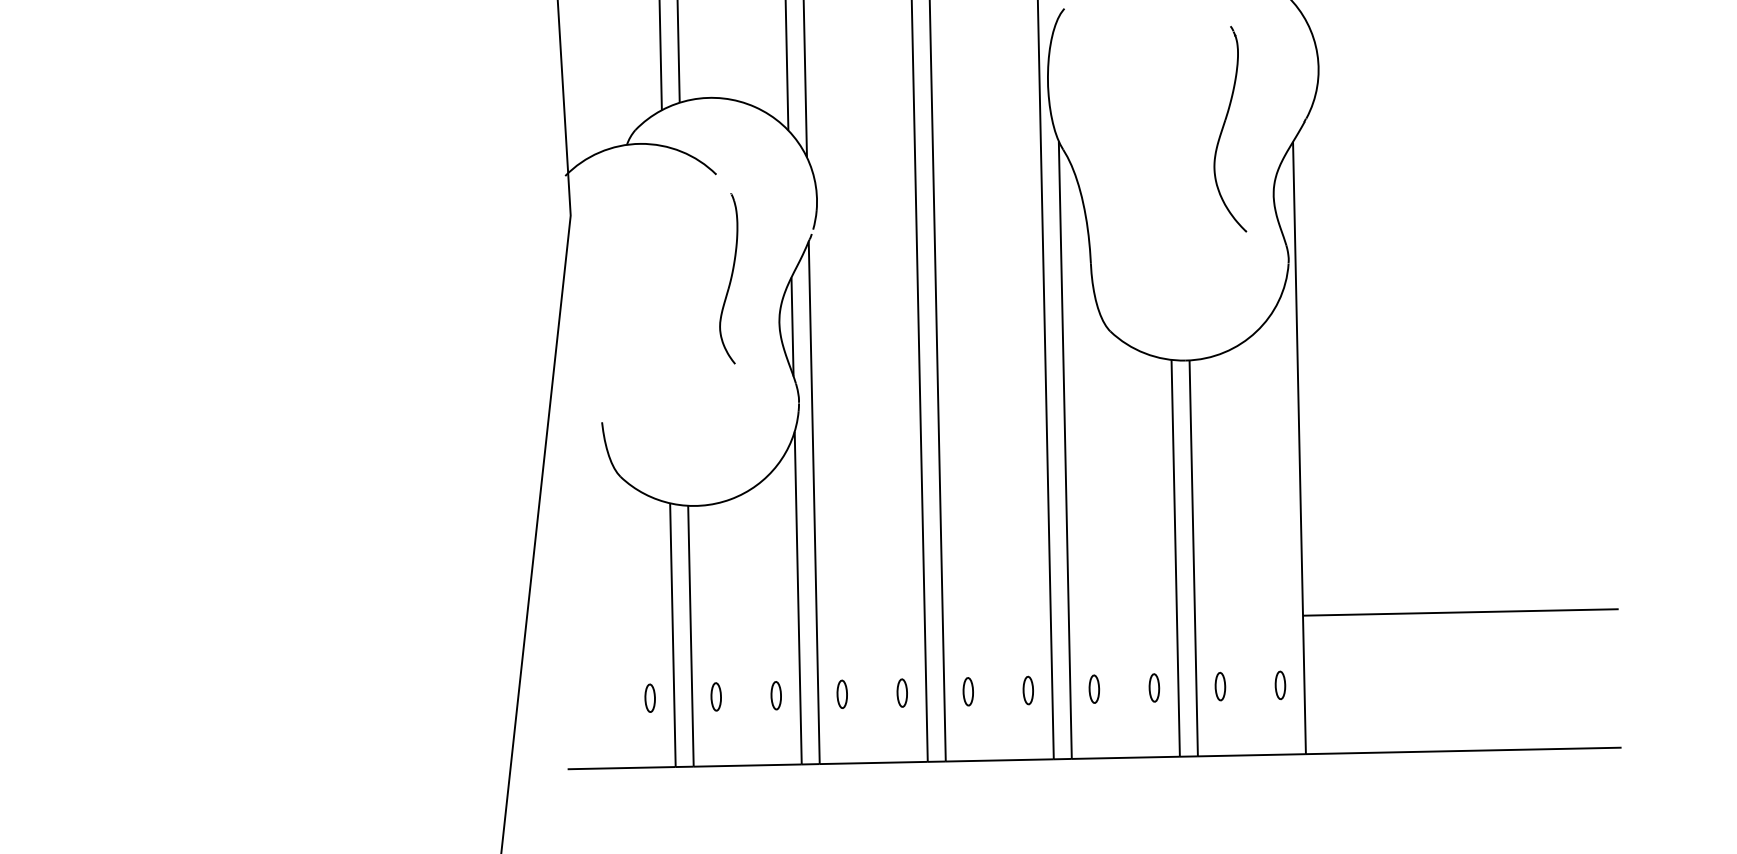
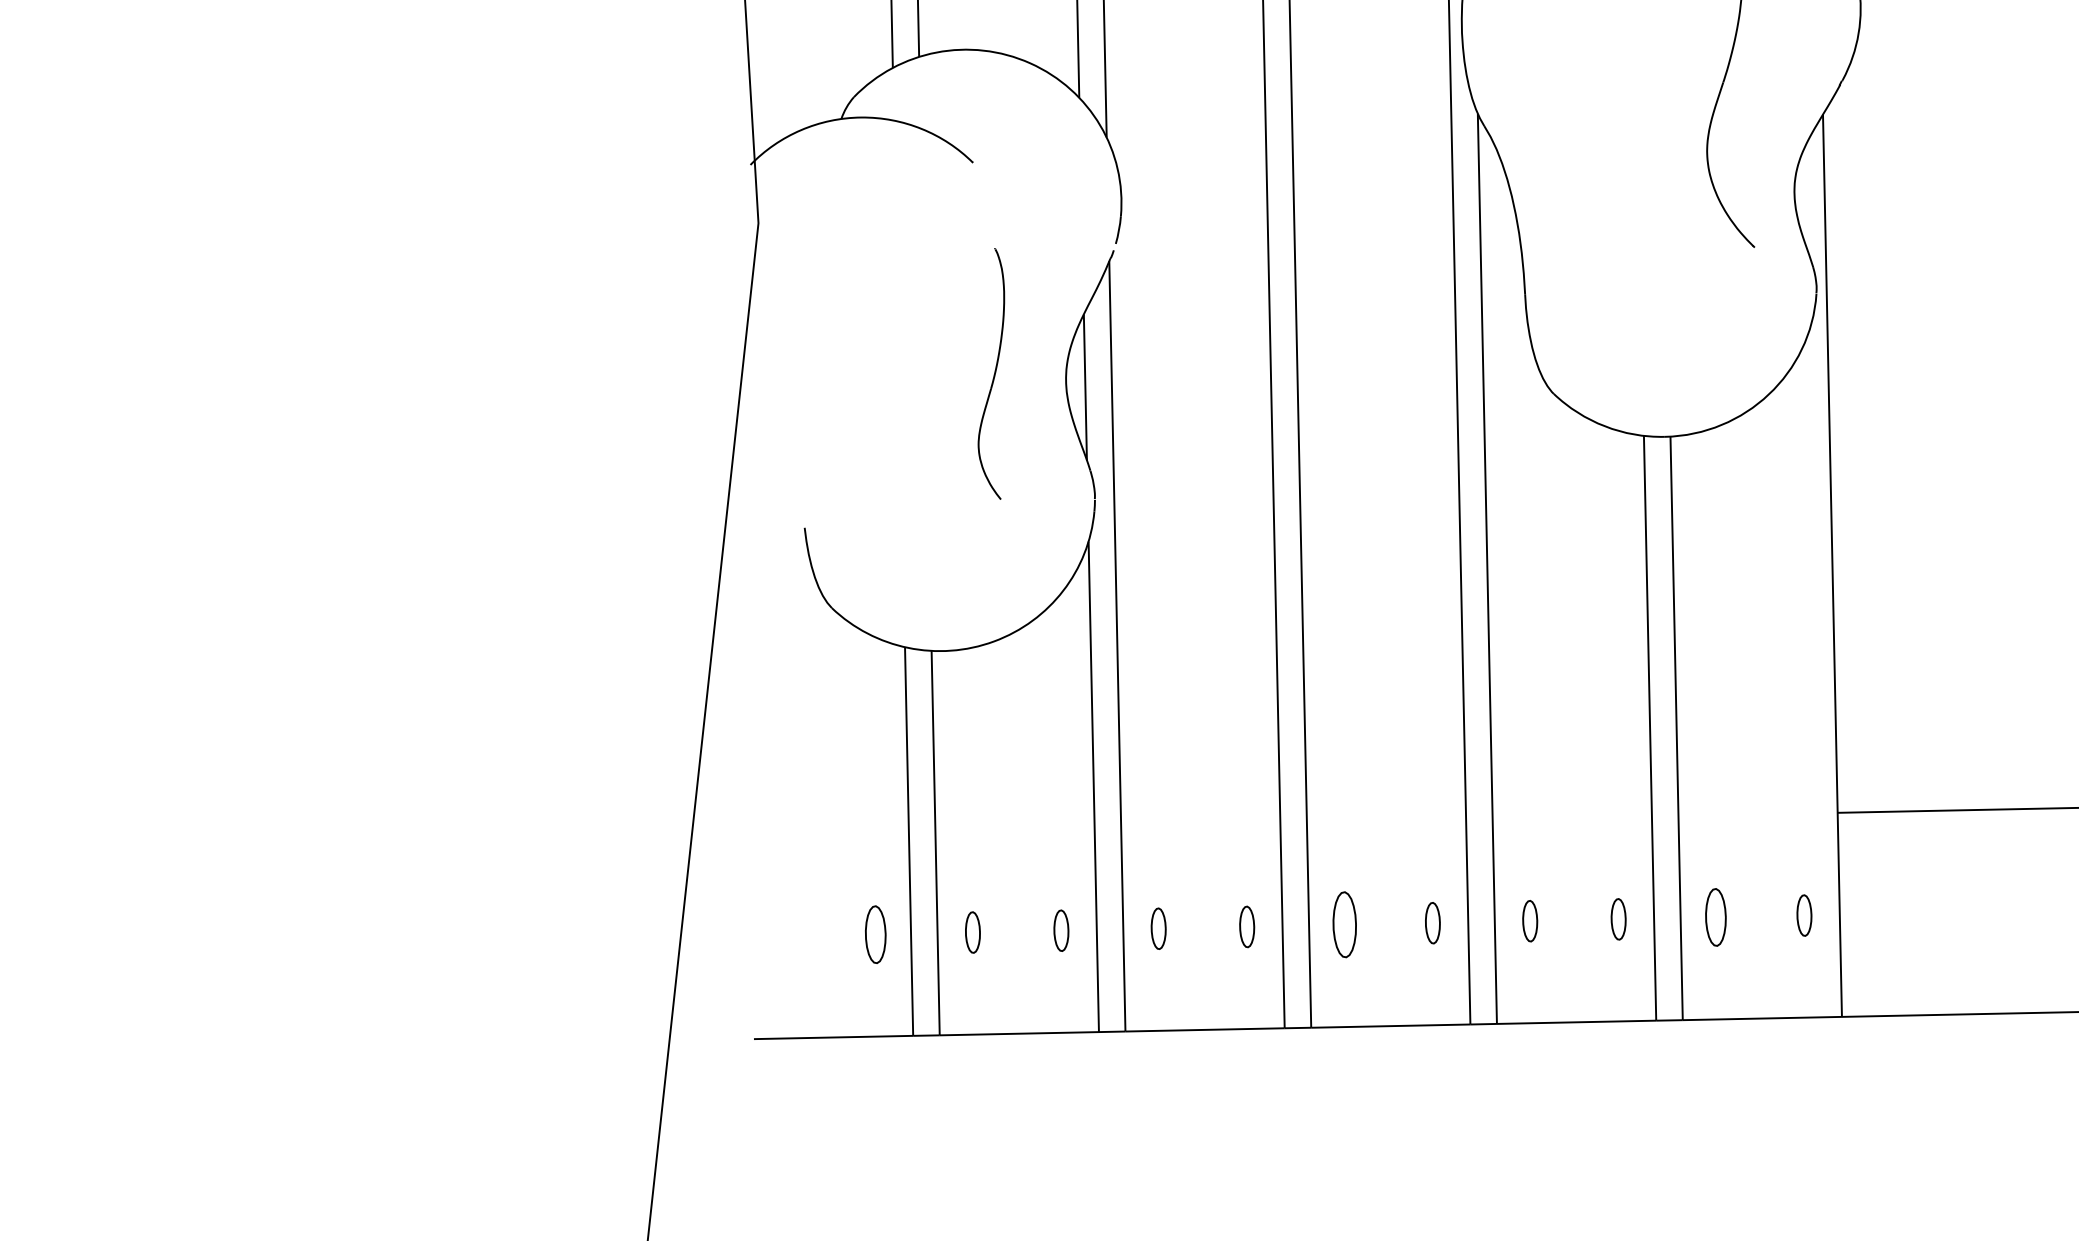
part: (728, 278) -> (991, 373), moved
part: (1220, 686) -> (1716, 917), size x1.4
part: (967, 691) -> (1343, 924), size x1.6
part: (649, 697) -> (874, 933), size x1.4

